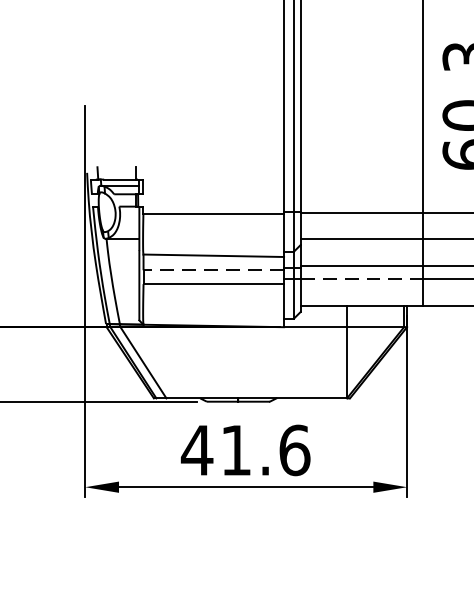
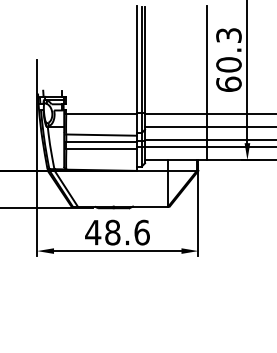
line: (213, 270) -> (101, 142), dashed -> solid
line: (361, 278) -> (175, 146), dashed -> solid
text: (235, 450) -> (112, 232), 41.6 -> 48.6

